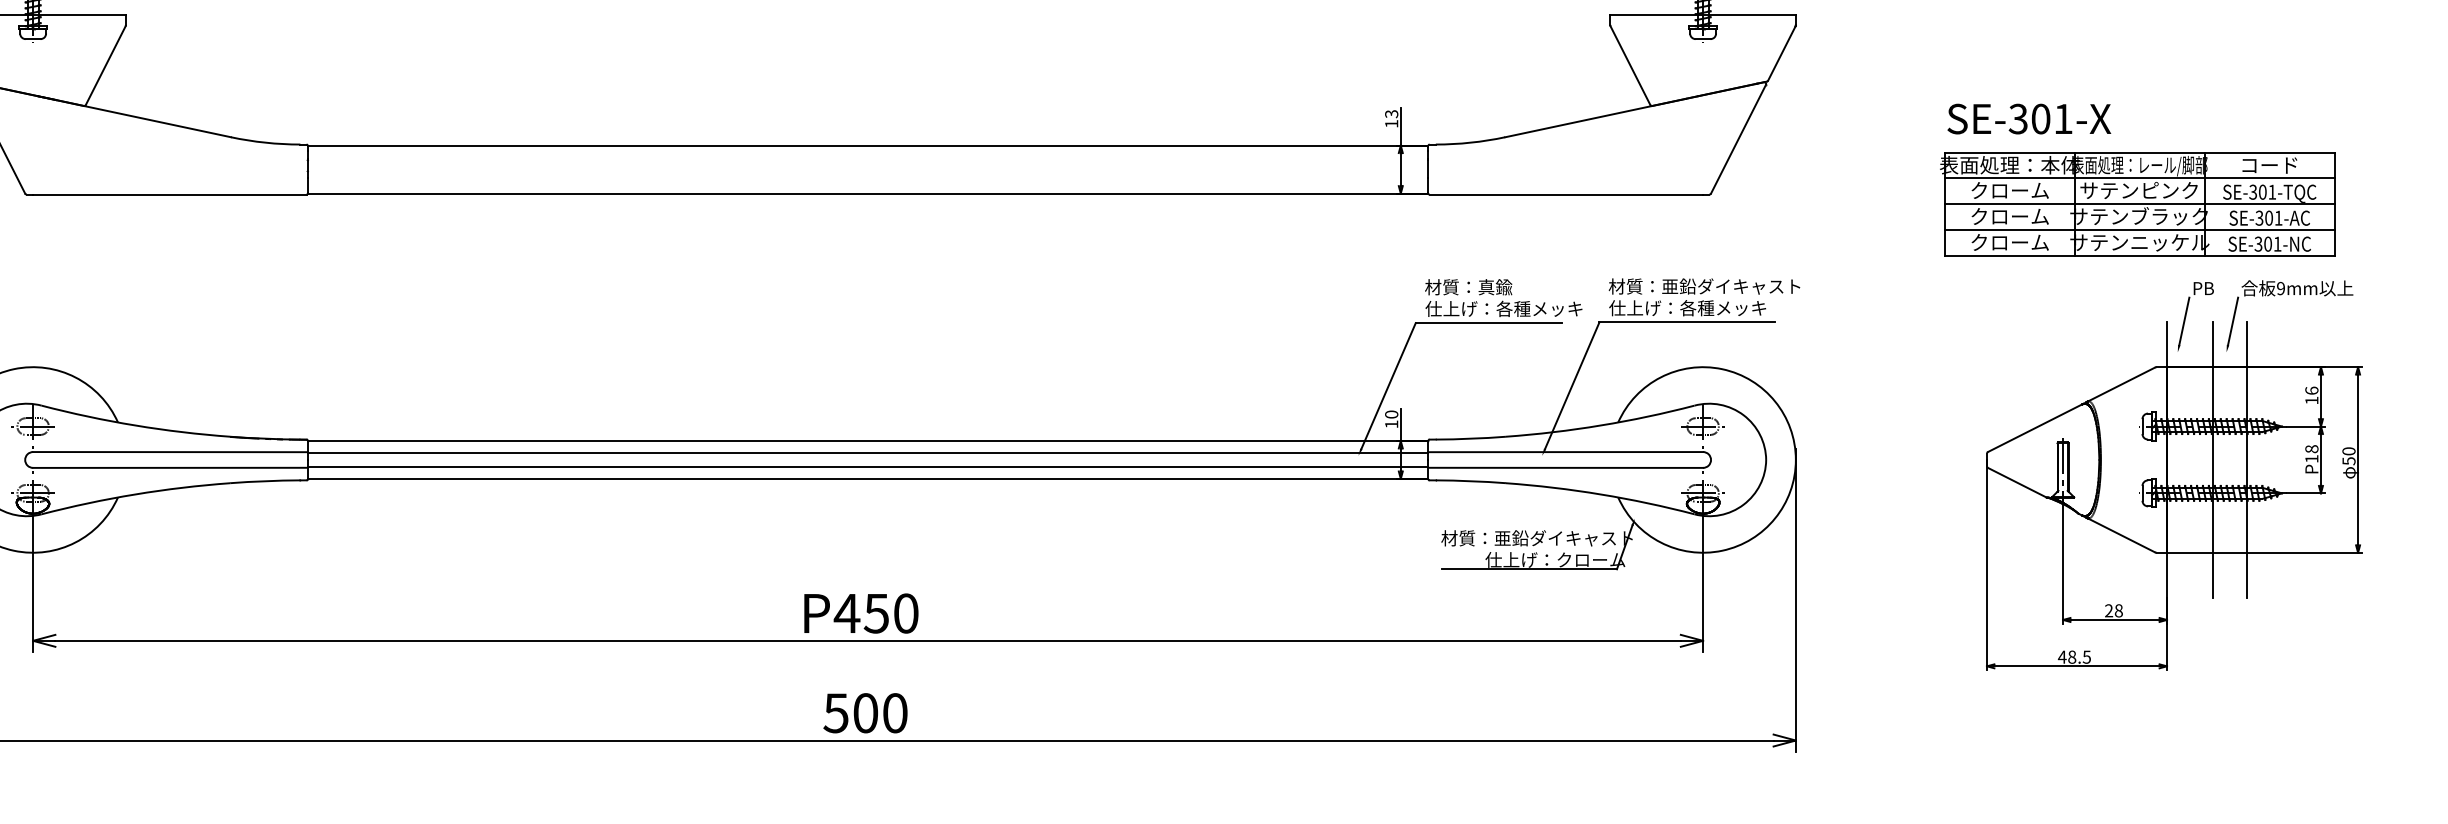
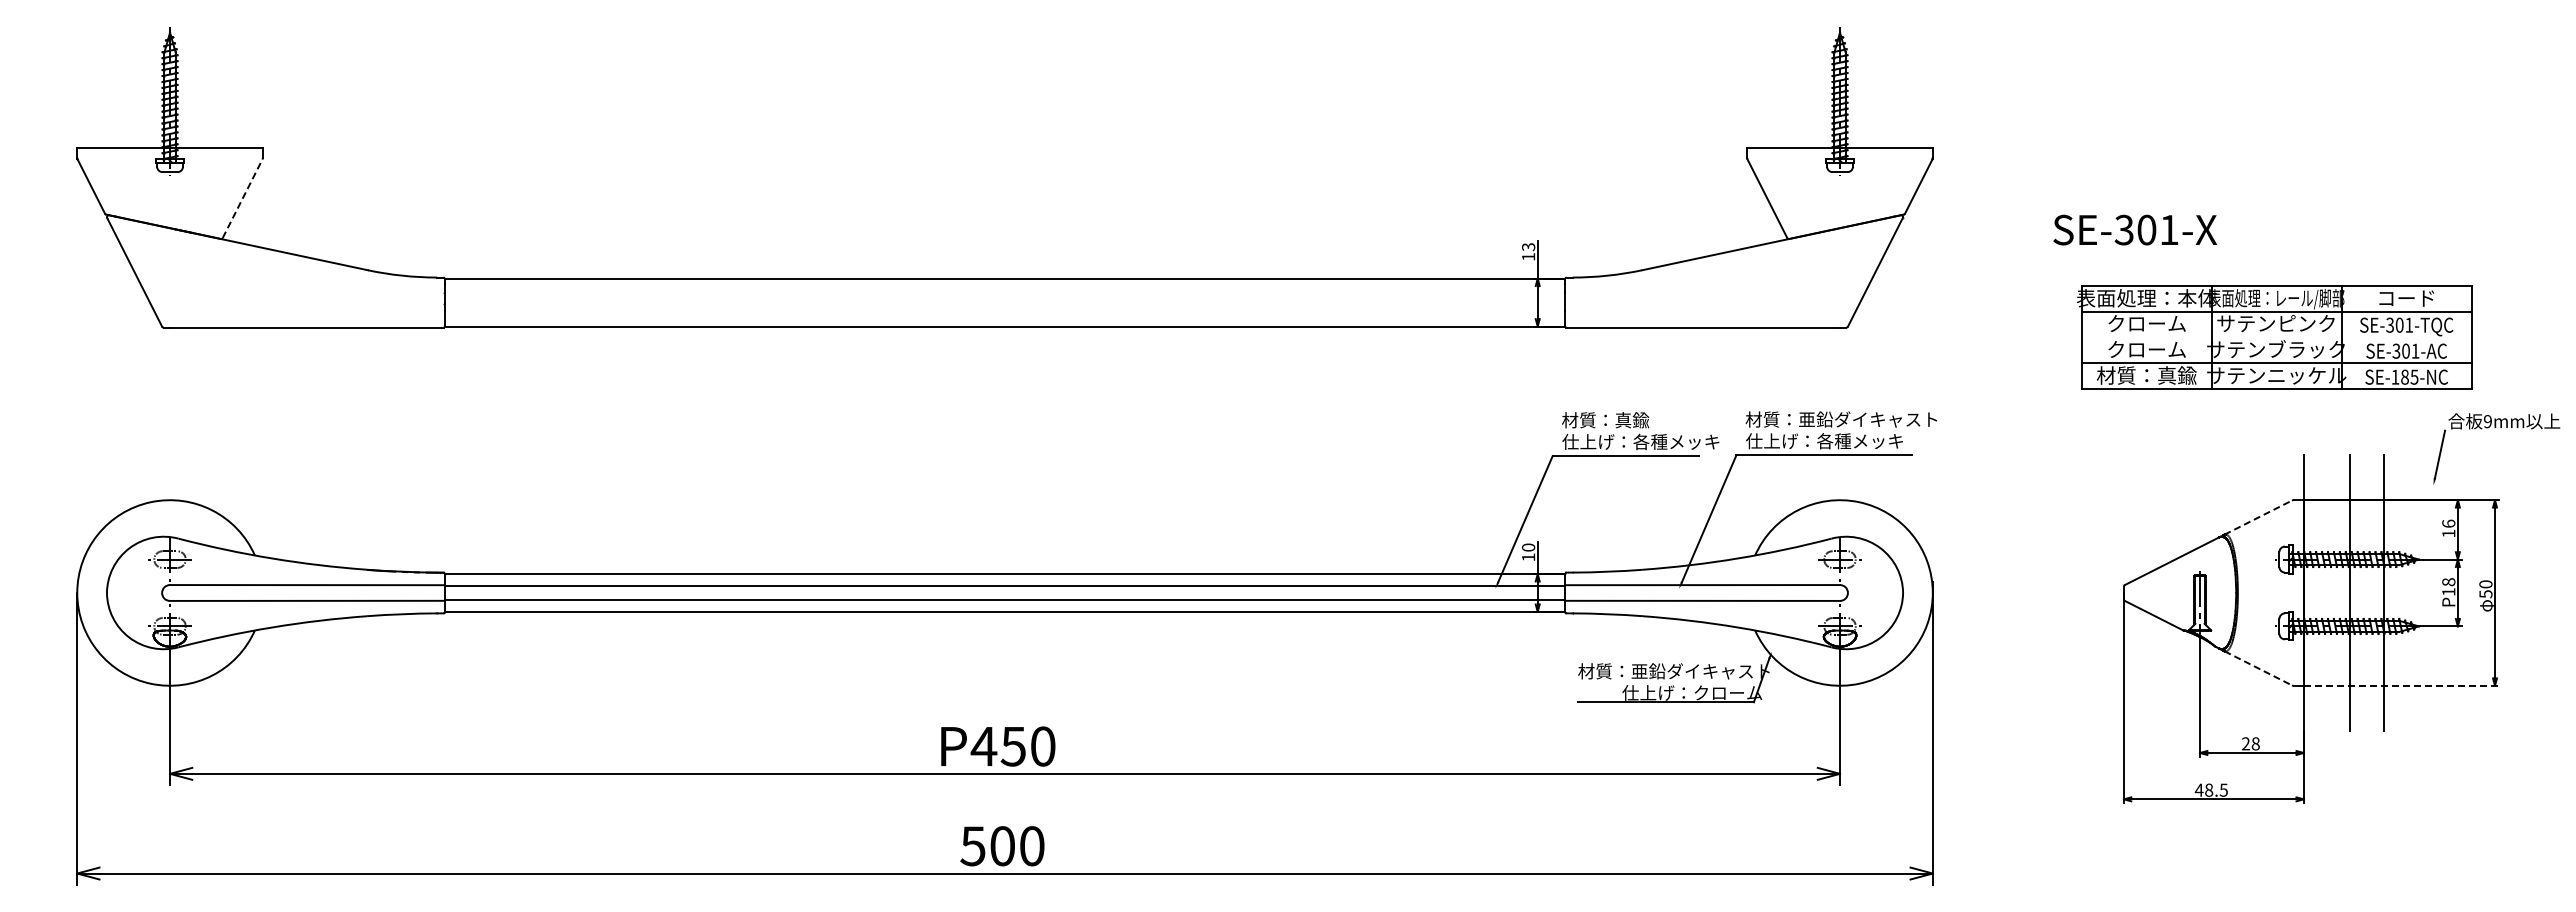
line: (105, 65) -> (242, 198), solid -> dashed
text: (2028, 118) -> (2134, 229), moved
line: (2139, 204) -> (2276, 337), removed
text: (2009, 242) -> (2146, 375), クローム -> 材質：真鍮
text: (2267, 243) -> (2404, 376), SE-301-NC -> SE-185-NC
part: (2289, 294) -> (2496, 427), moved
part: (2187, 312) -> (2324, 445), removed
line: (2121, 384) -> (2258, 517), solid -> dashed
line: (2121, 535) -> (2258, 668), solid -> dashed
line: (2264, 552) -> (2401, 685), solid -> dashed

